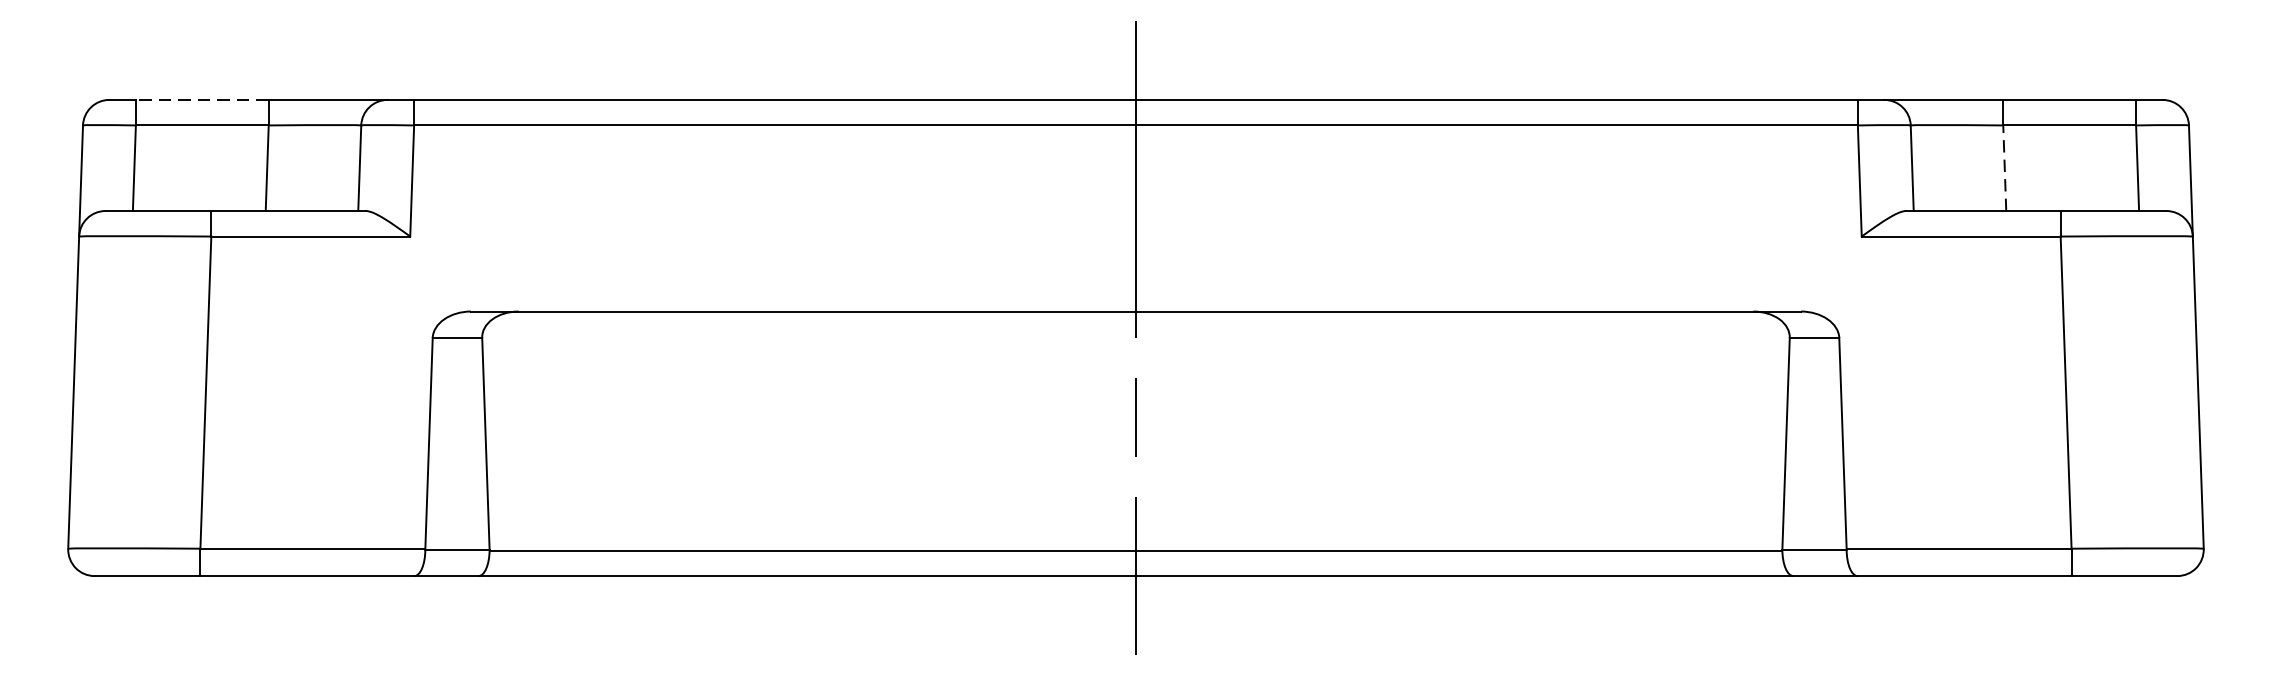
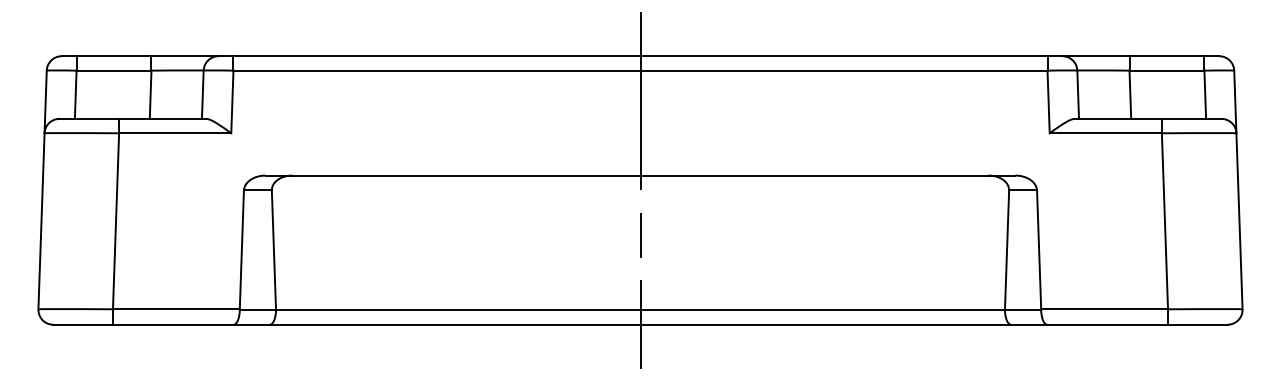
line: (201, 100) -> (113, 56), dashed -> solid
line: (2005, 167) -> (1130, 94), dashed -> solid

